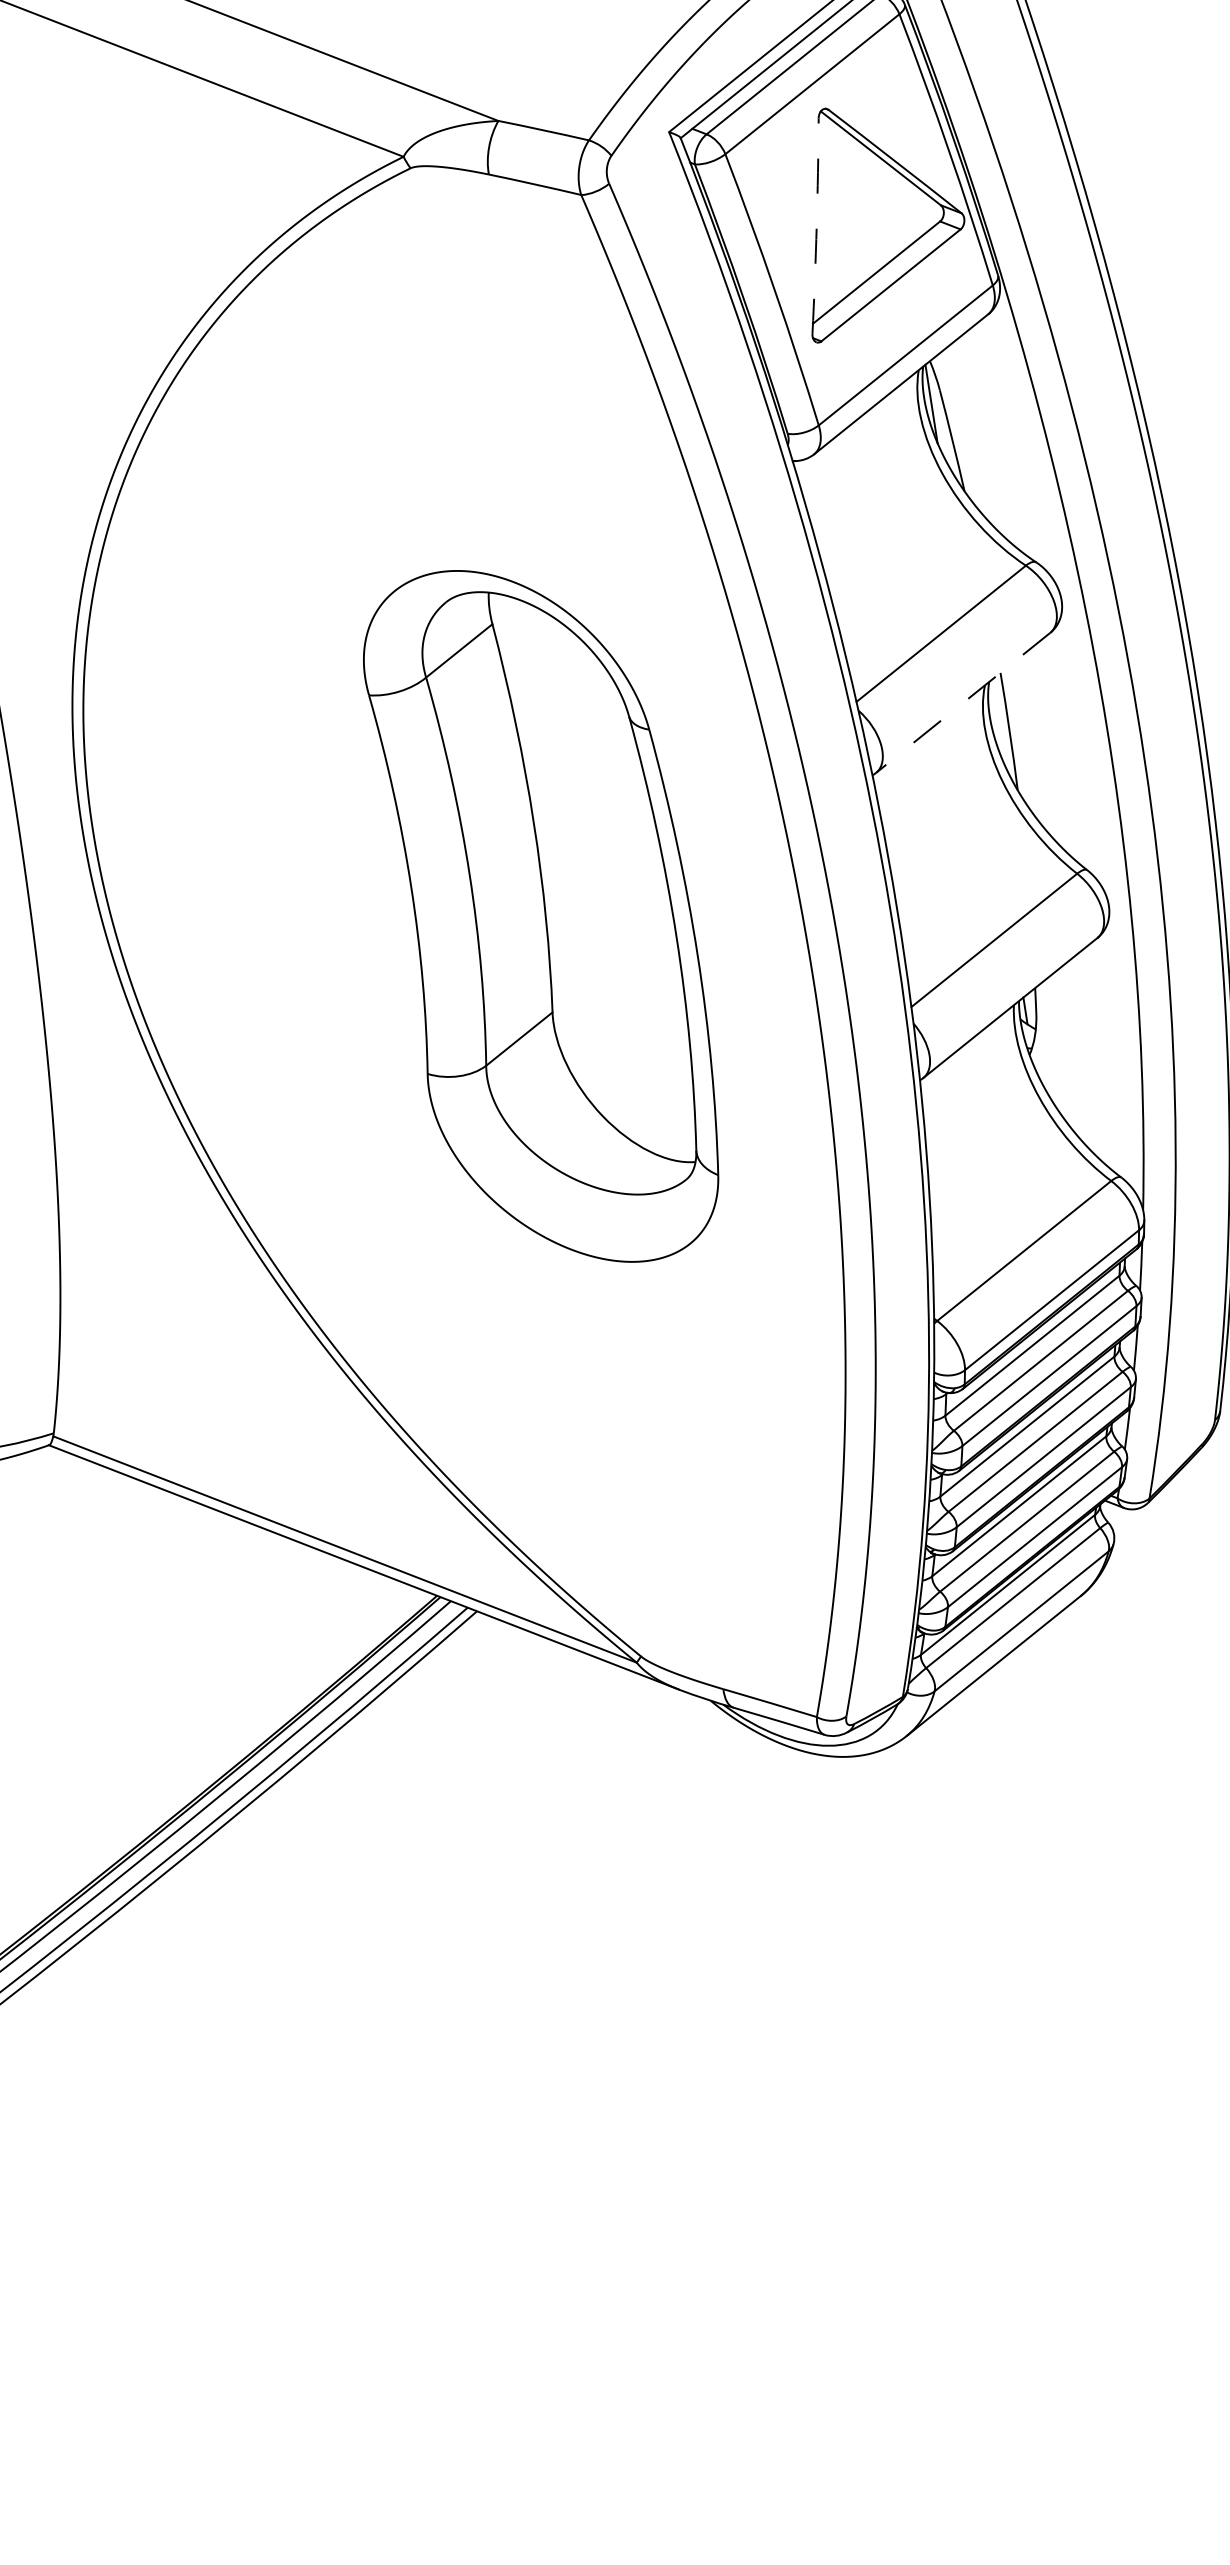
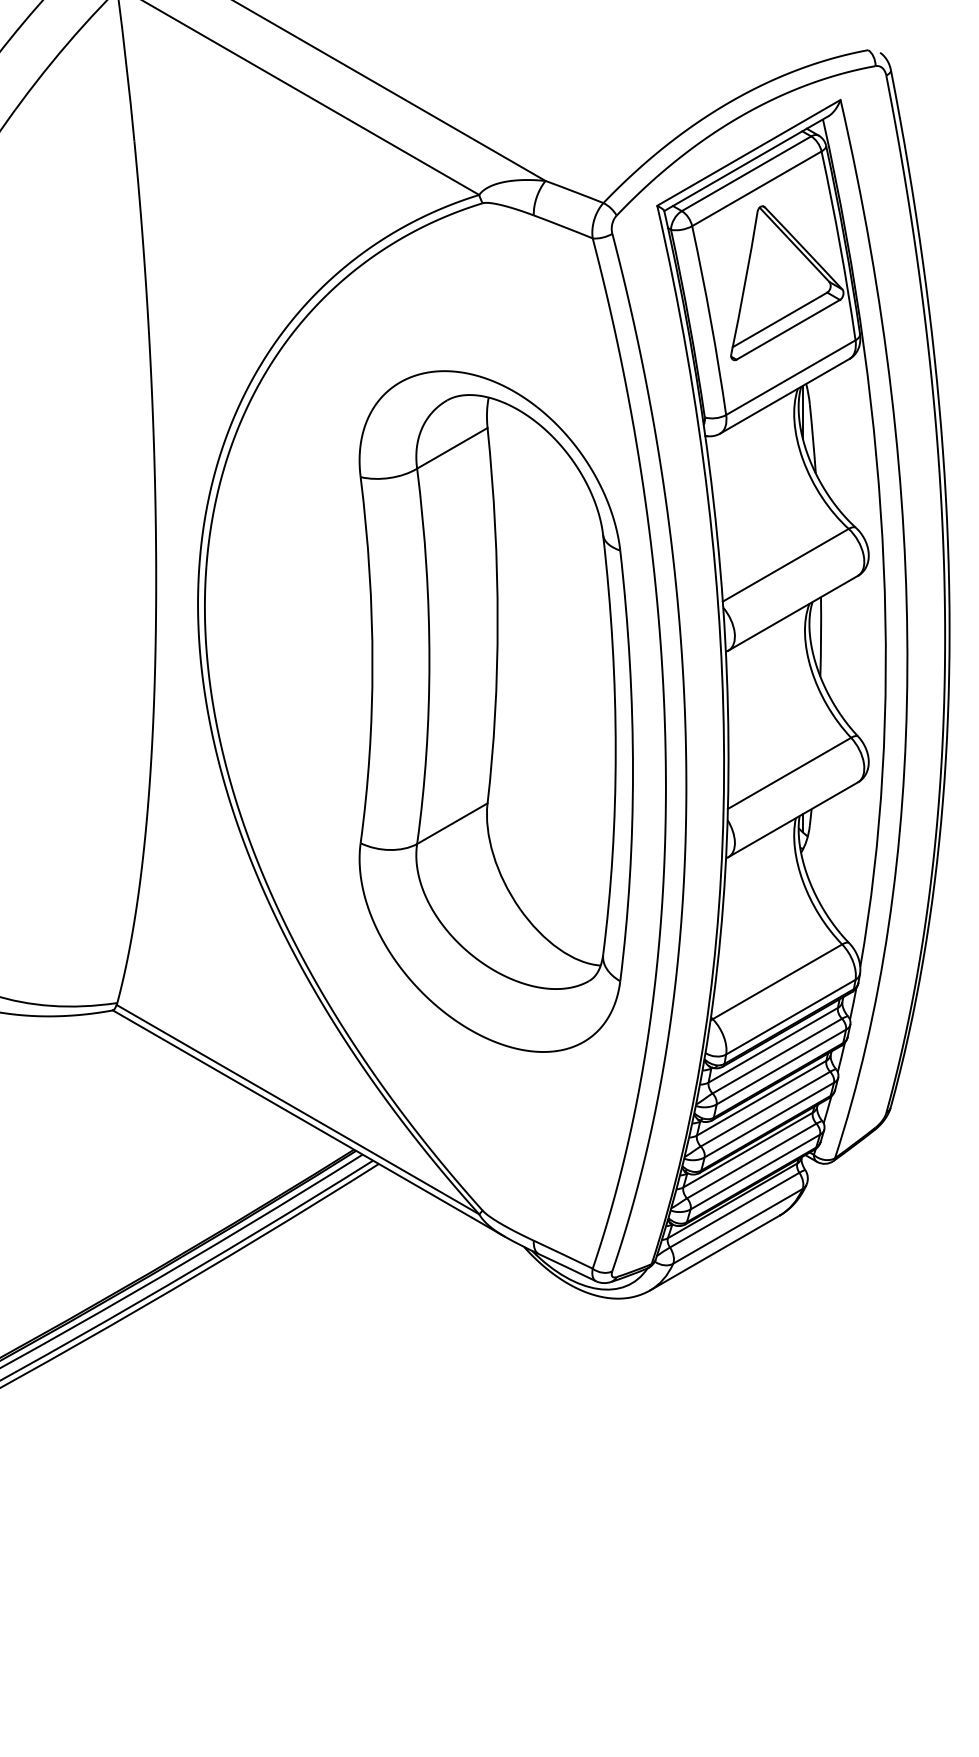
arc: (817, 226) -> (745, 283), dashed -> solid
line: (963, 703) -> (793, 613), dashed -> solid
part: (545, 916) -> (495, 711), size x1.43

